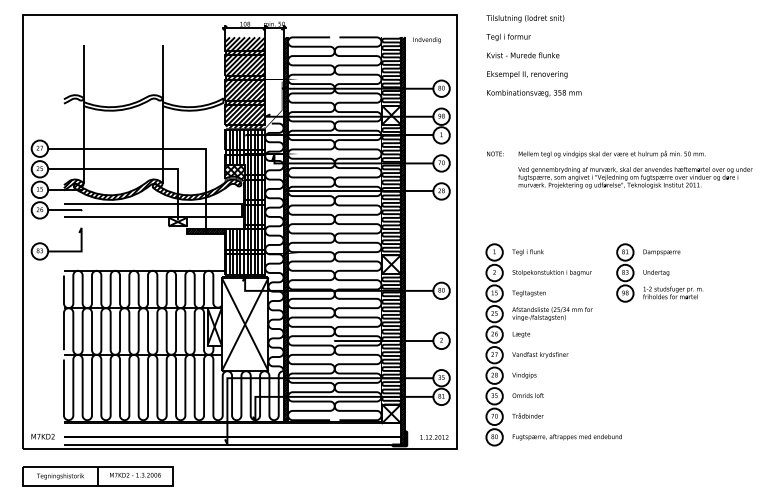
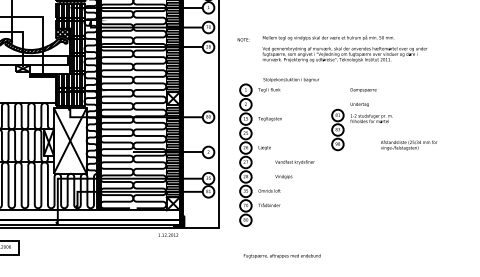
text: (495, 153) -> (243, 39), moved
text: (635, 169) -> (345, 48), moved
text: (551, 272) -> (290, 79), moved
part: (625, 272) -> (338, 129), moved
text: (552, 313) -> (409, 145), moved
text: (540, 355) -> (295, 162), moved
text: (524, 375) -> (283, 176), moved
text: (434, 437) -> (168, 235), moved
text: (566, 437) -> (281, 256), moved

